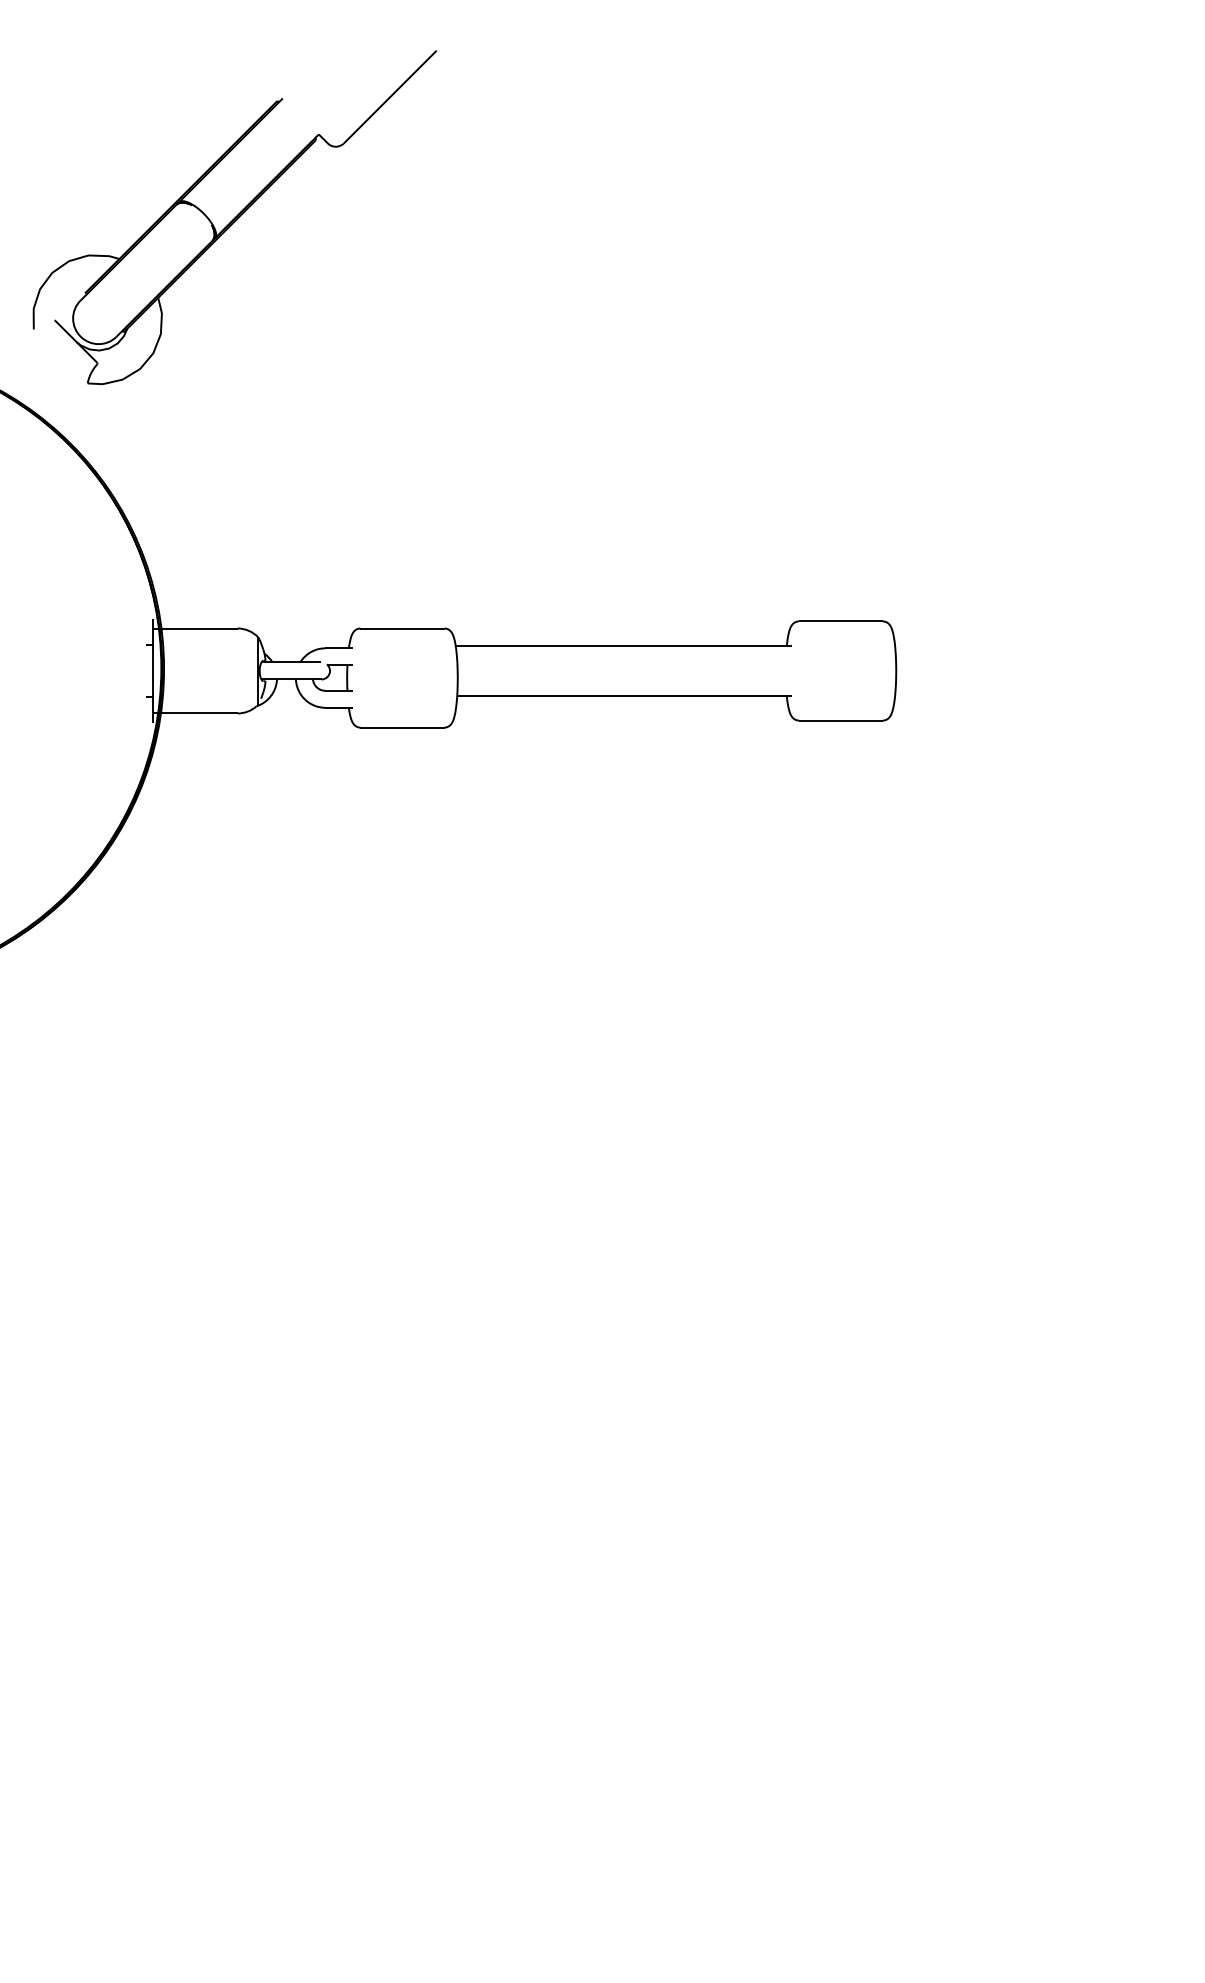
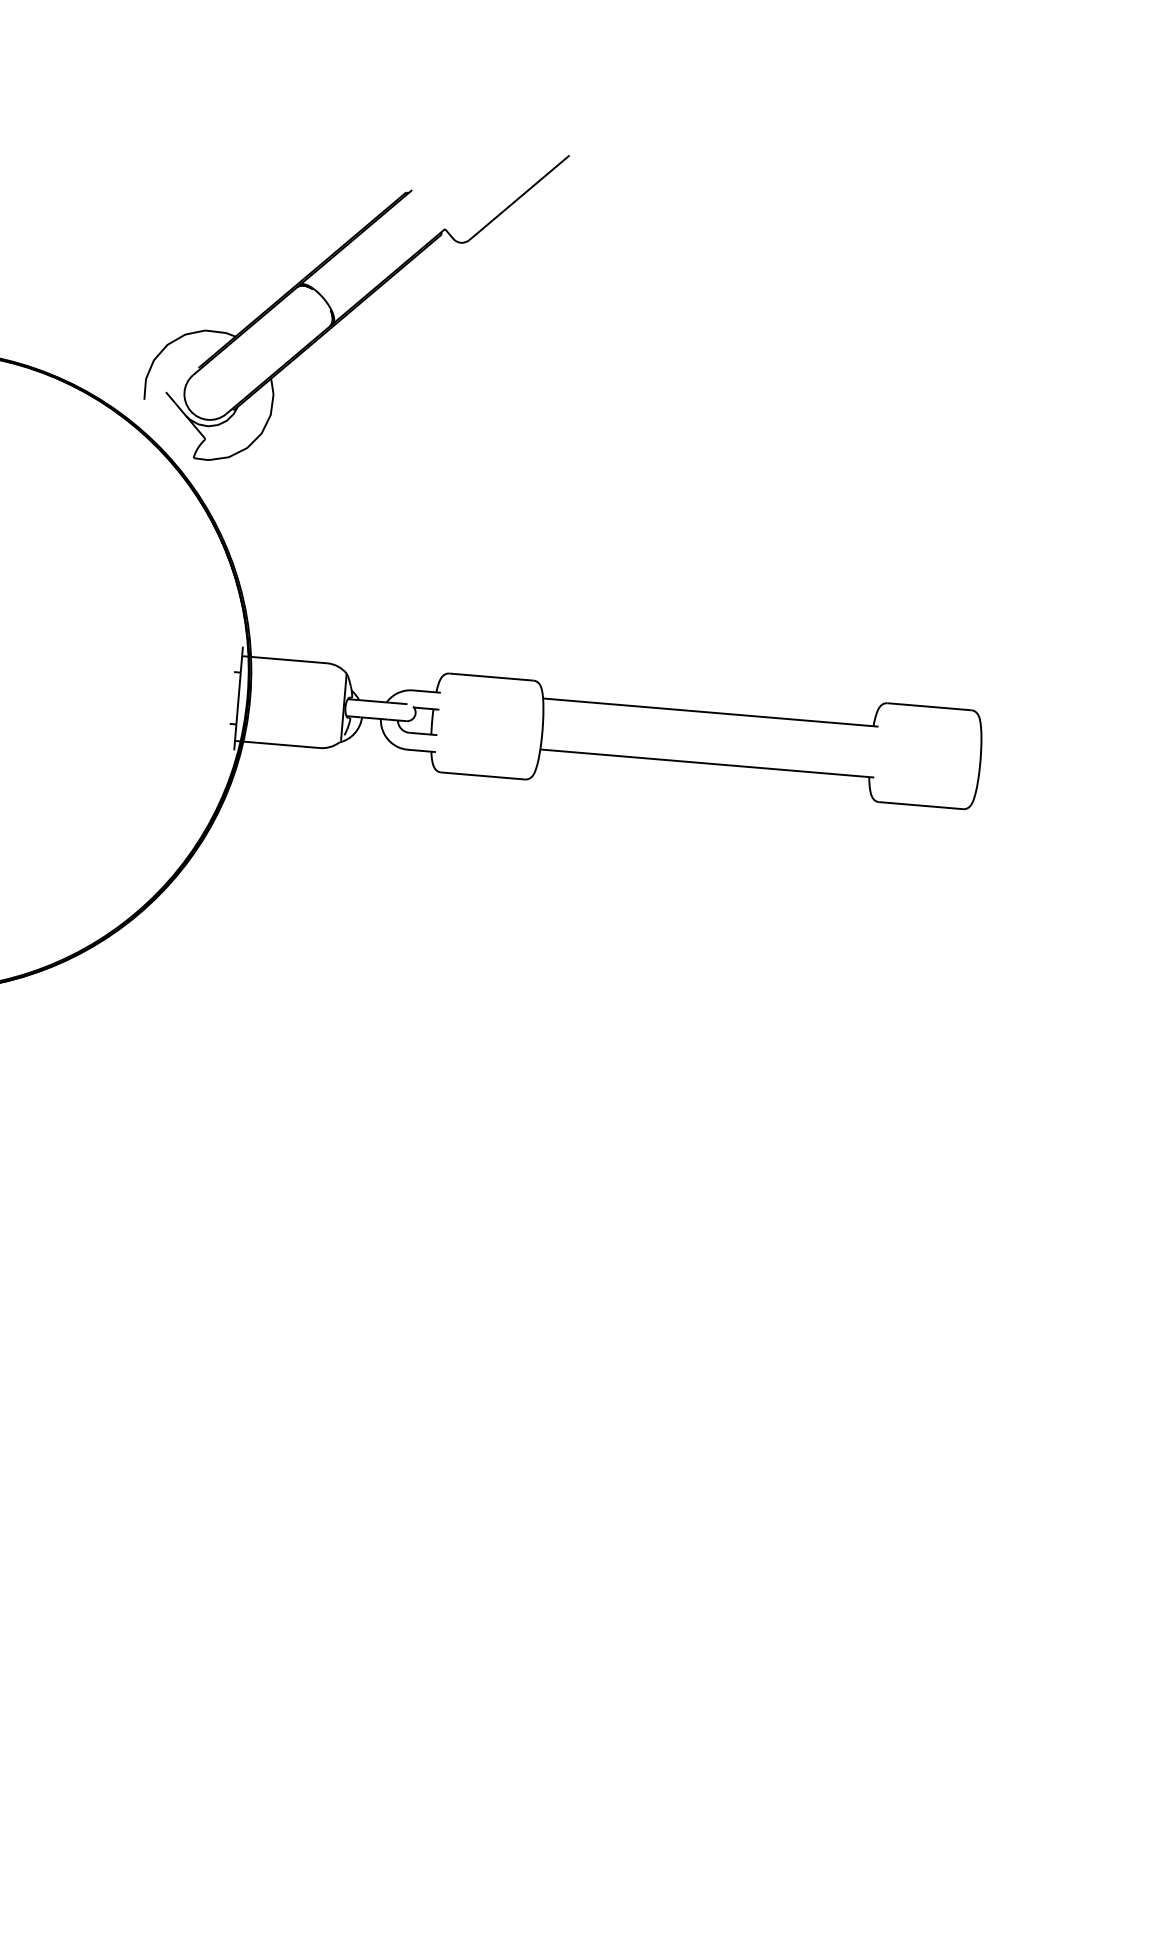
part: (234, 217) -> (353, 304), moved

